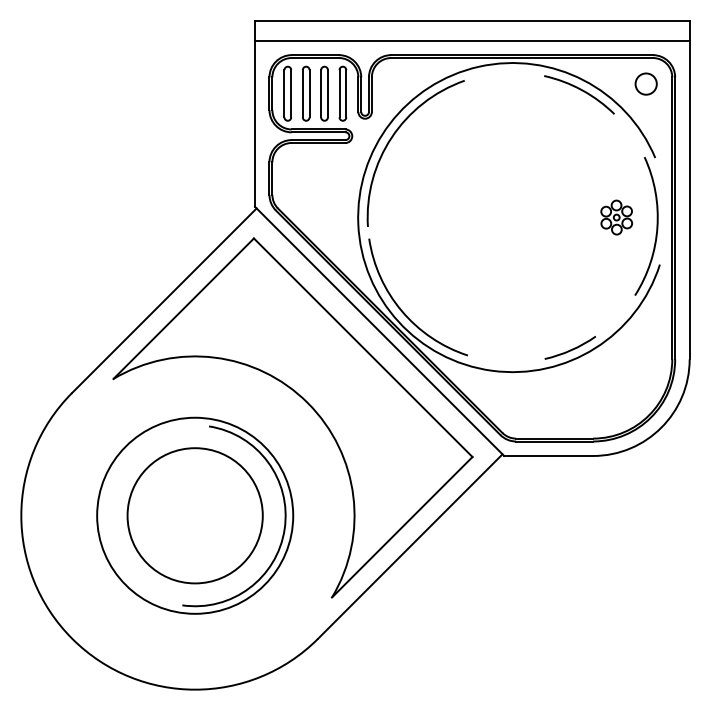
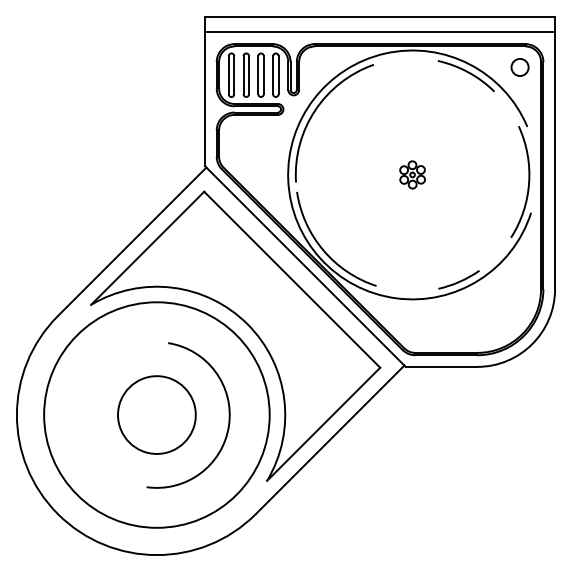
part: (616, 217) -> (412, 174), moved
circle: (194, 515) -> (156, 414), size x0.71
circle: (195, 515) -> (157, 414), size x1.43

